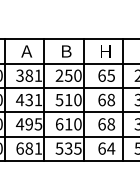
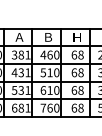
text: (63, 75) -> (46, 54), 250 -> 460
text: (110, 75) -> (80, 54), 65 -> 68
text: (28, 124) -> (20, 90), 495 -> 531
text: (68, 148) -> (49, 108), 535 -> 760
text: (111, 148) -> (81, 108), 64 -> 68

